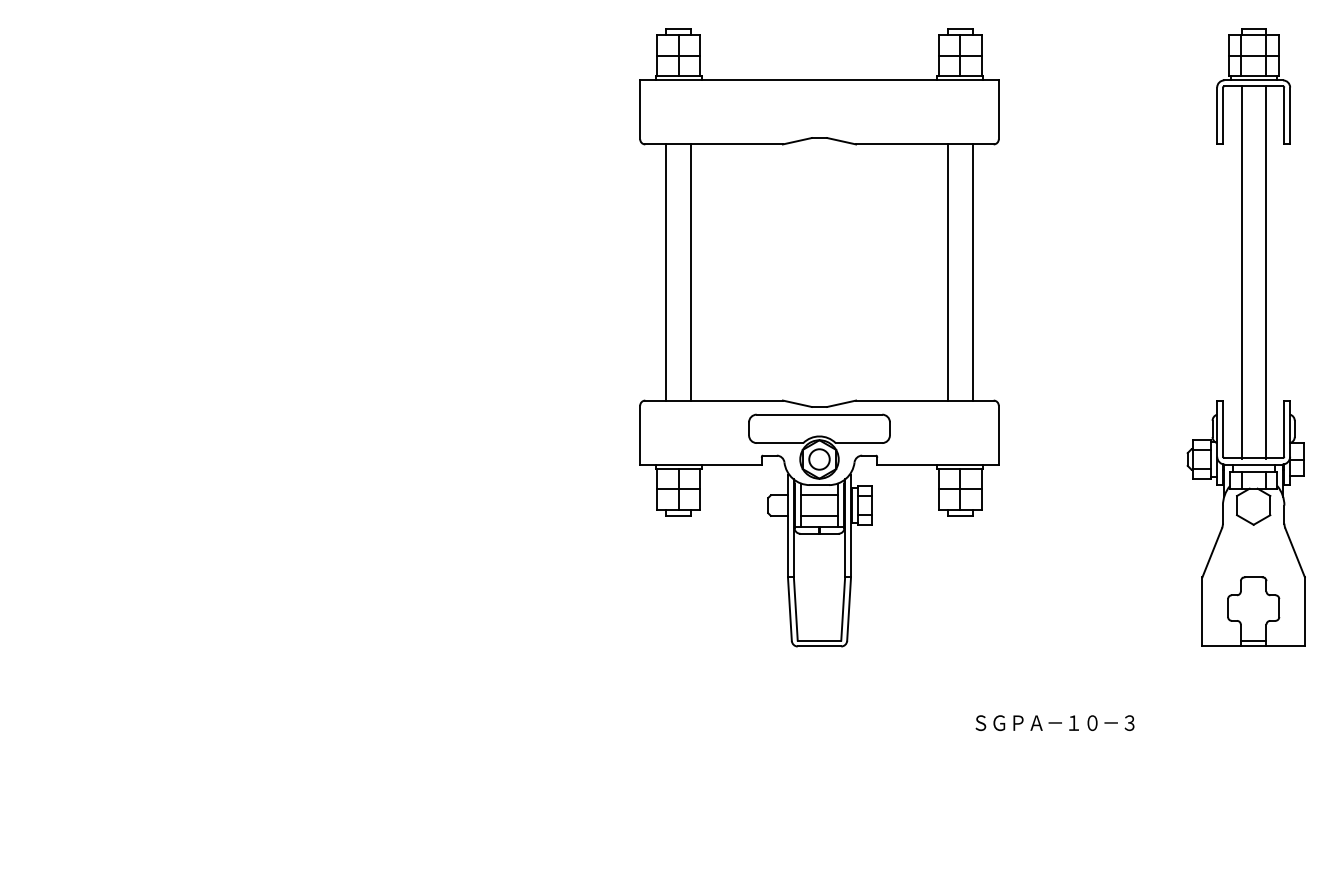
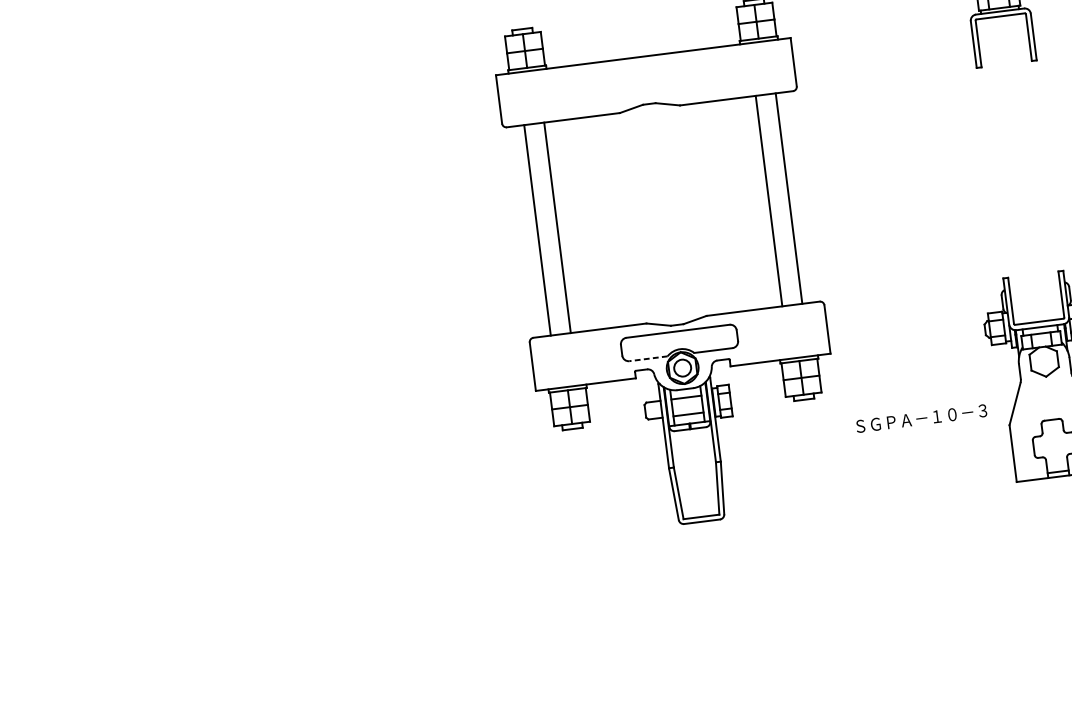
line: (1241, 272) -> (1010, 170), removed
line: (1265, 272) -> (1029, 168), removed
line: (779, 443) -> (648, 359), solid -> dashed
text: (1054, 723) -> (921, 418), moved

